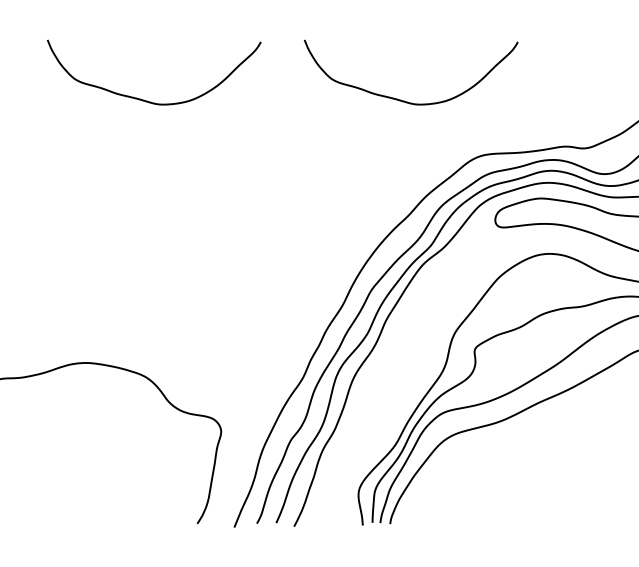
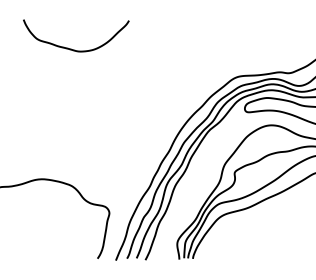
curve: (401, 98) -> (198, 48), removed

